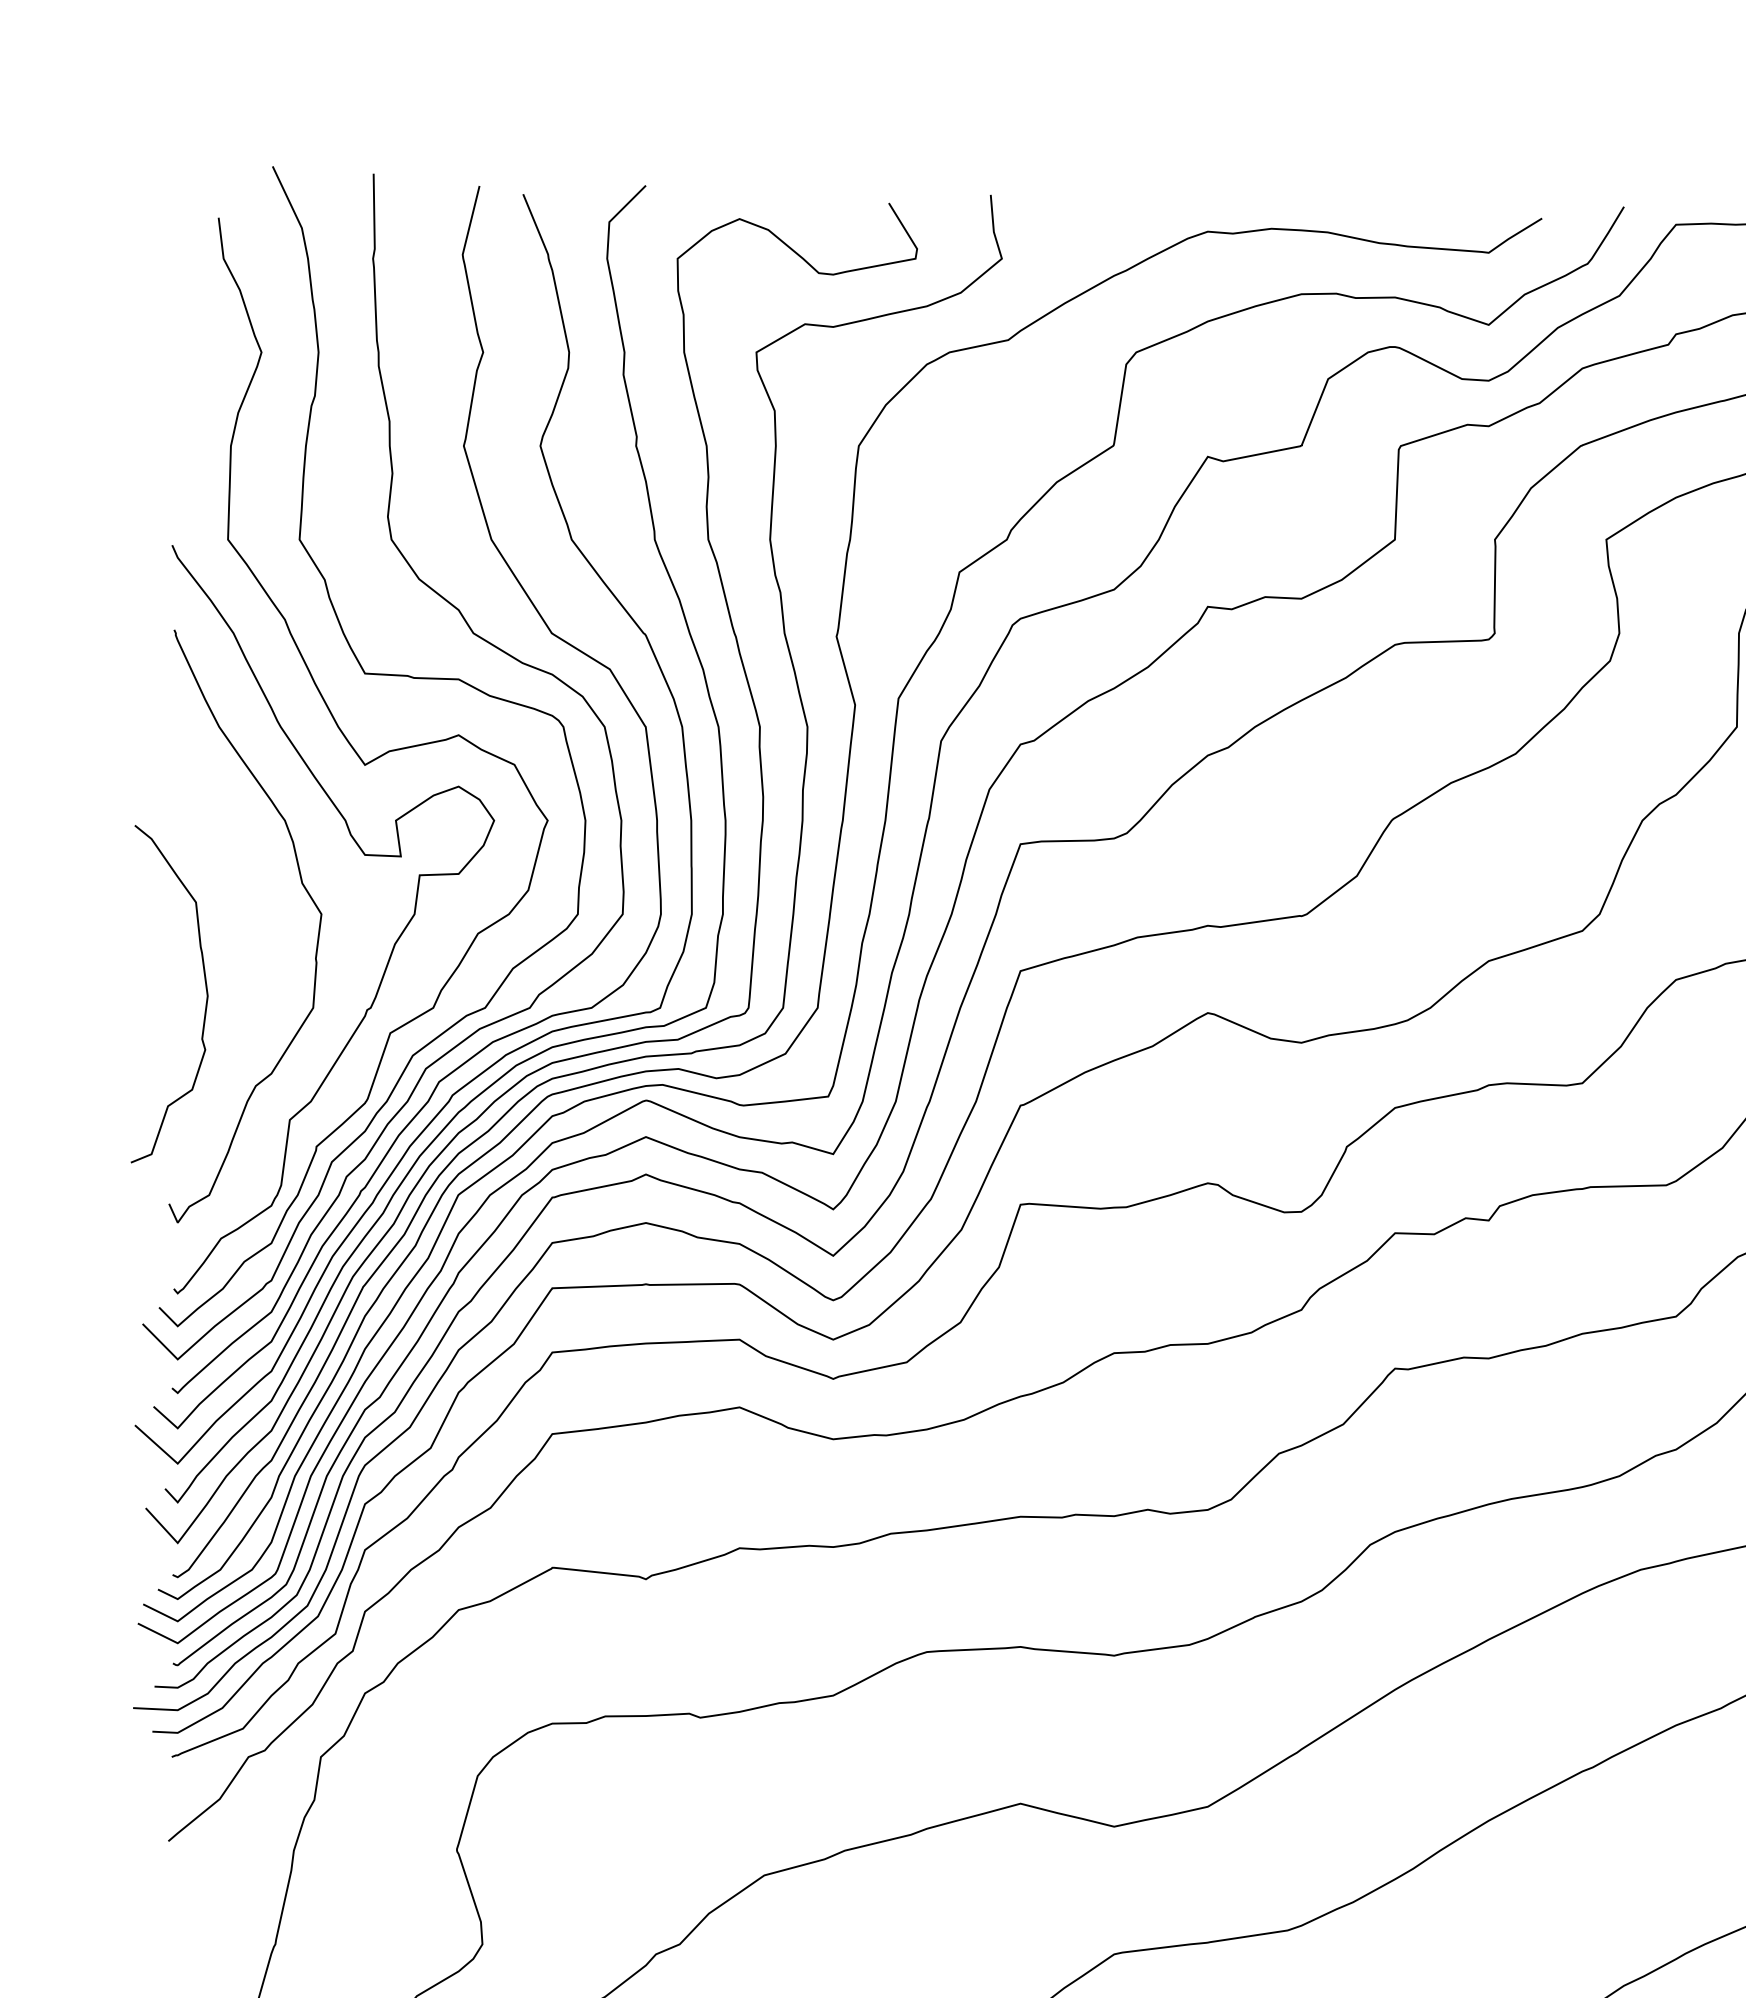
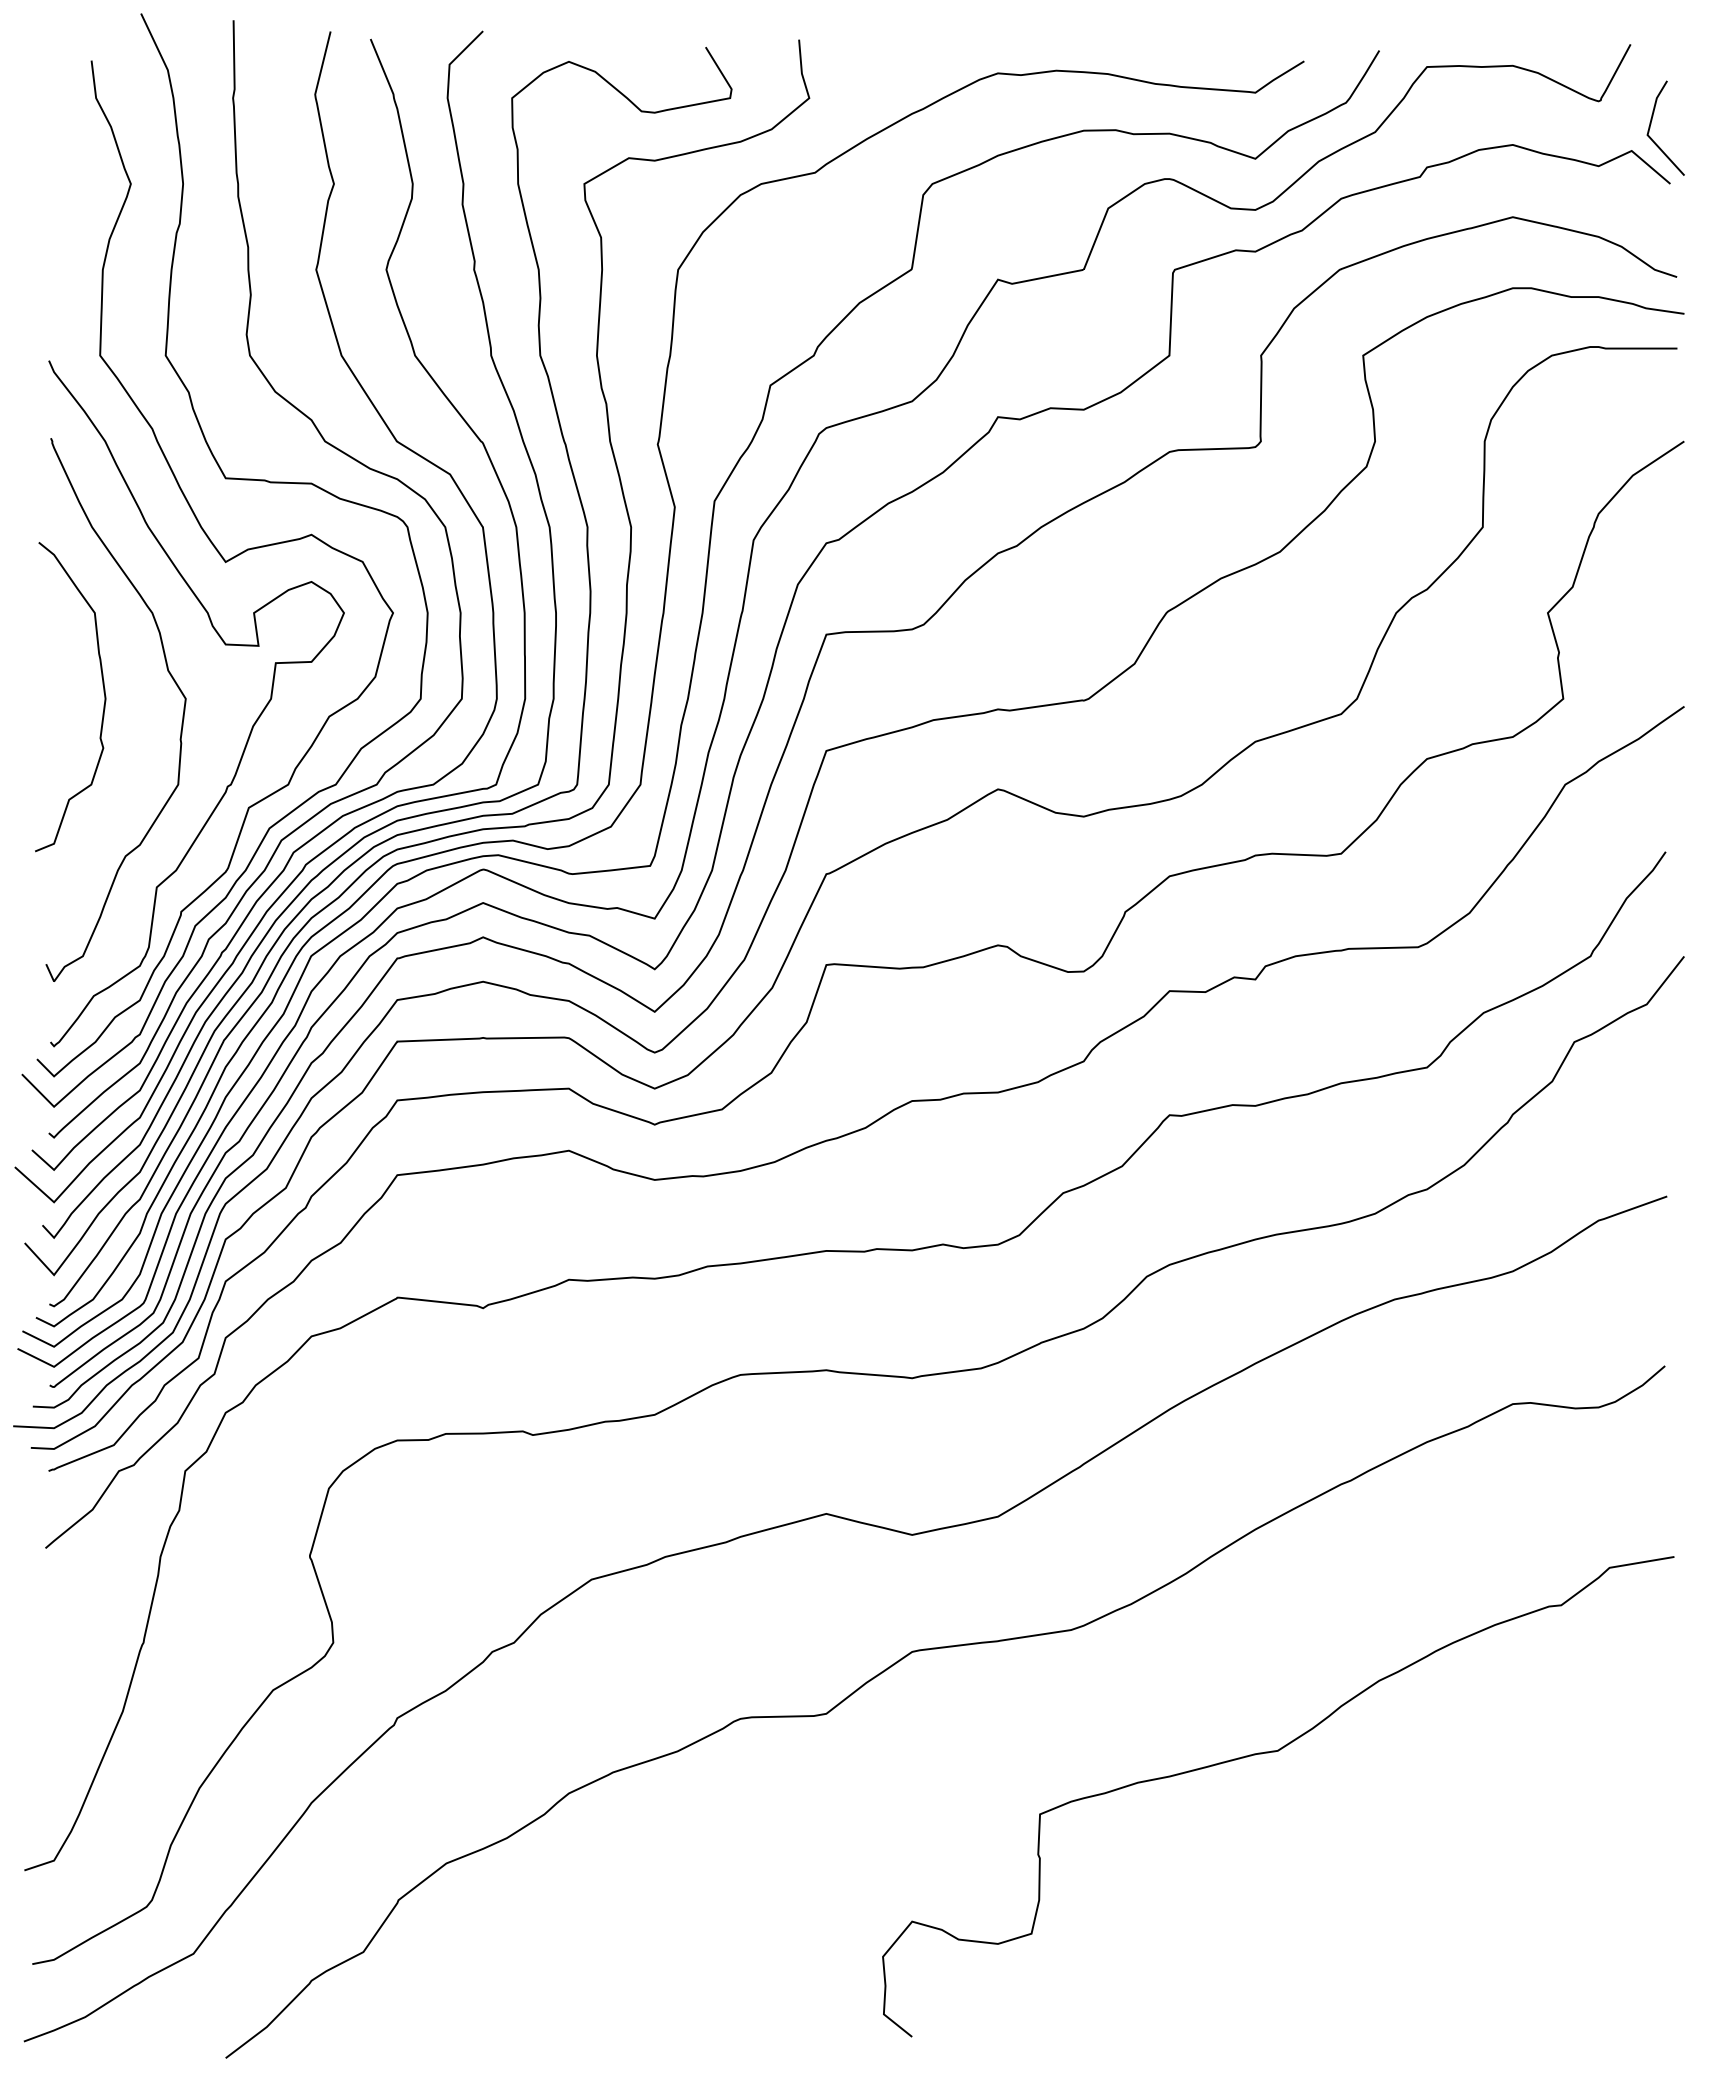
curve: (205, 989) -> (103, 692), moved

